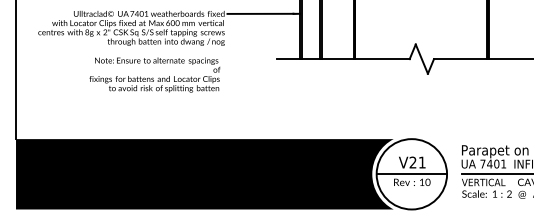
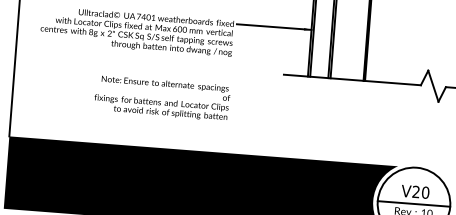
text: (154, 74) -> (161, 97), moved
text: (421, 162) -> (424, 192), V21 -> V20

